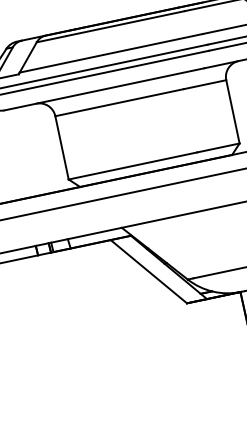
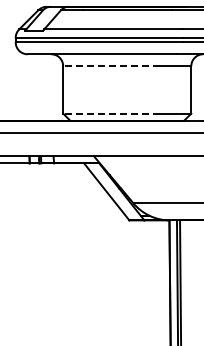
line: (118, 103) -> (110, 66), solid -> dashed
line: (131, 166) -> (110, 113), solid -> dashed

